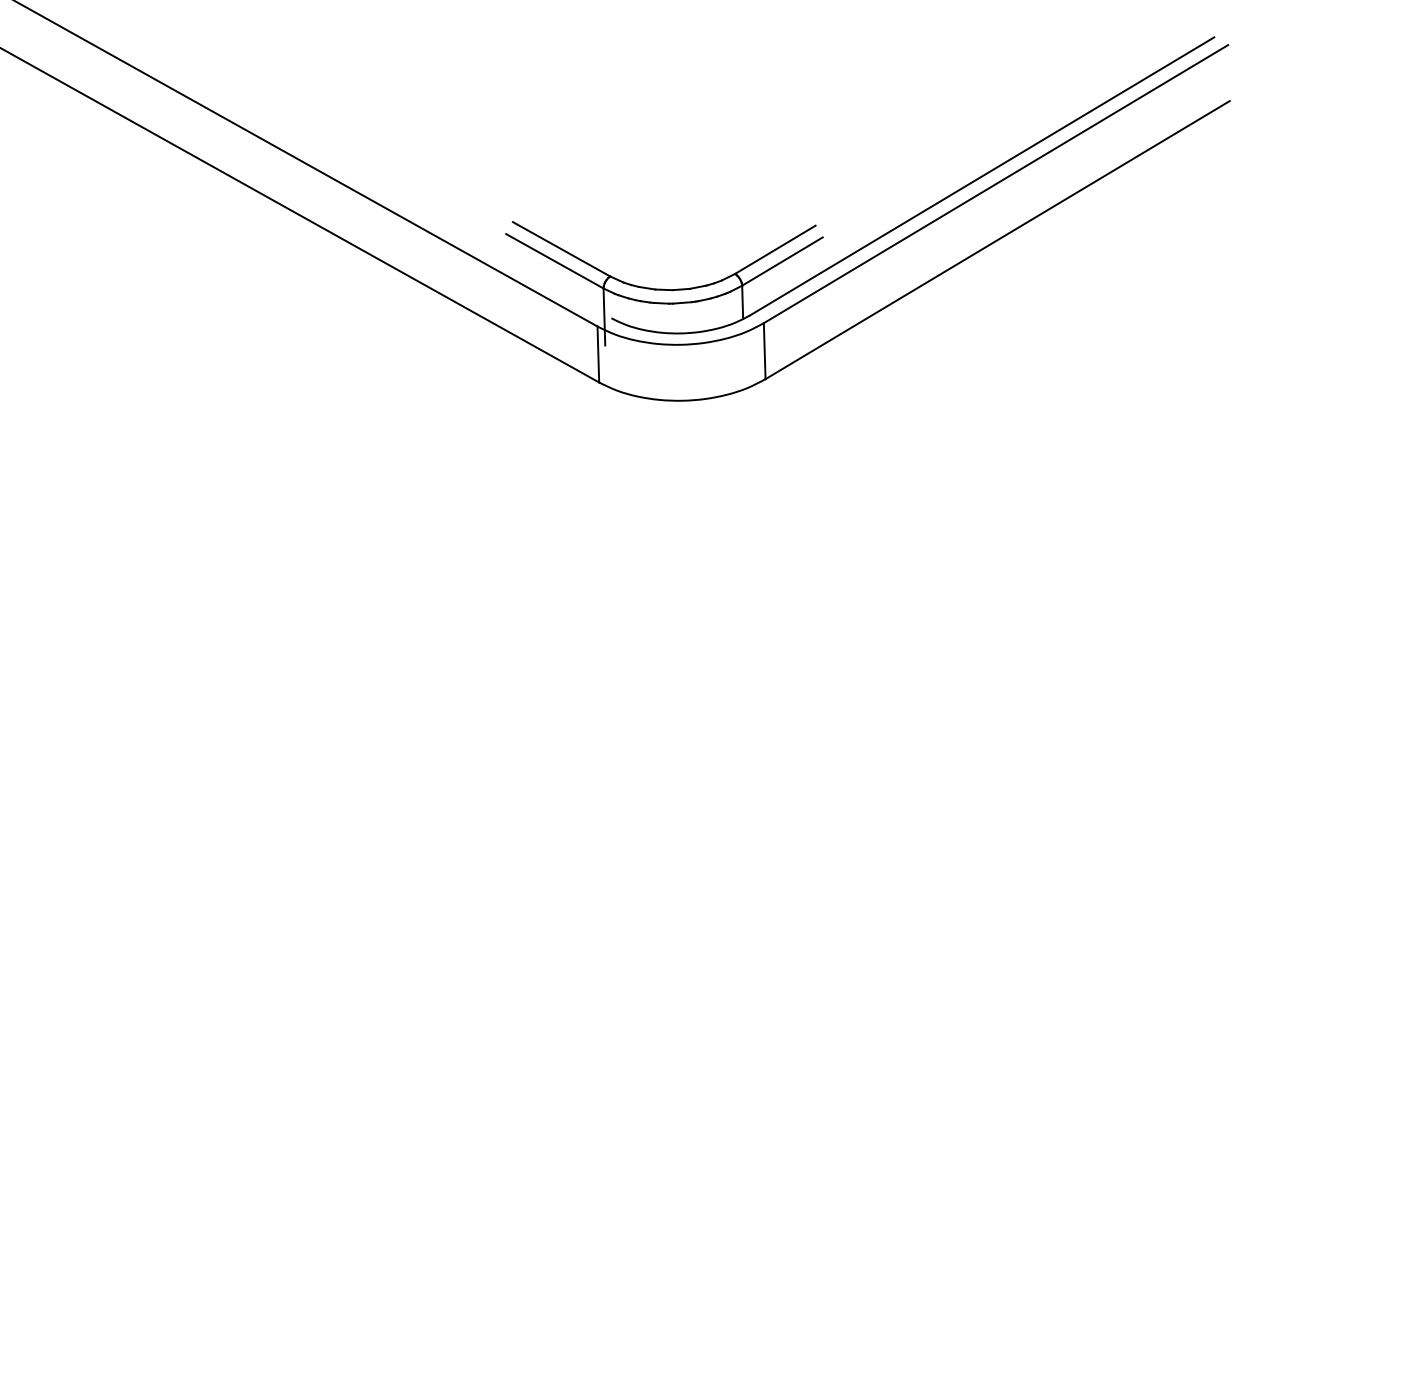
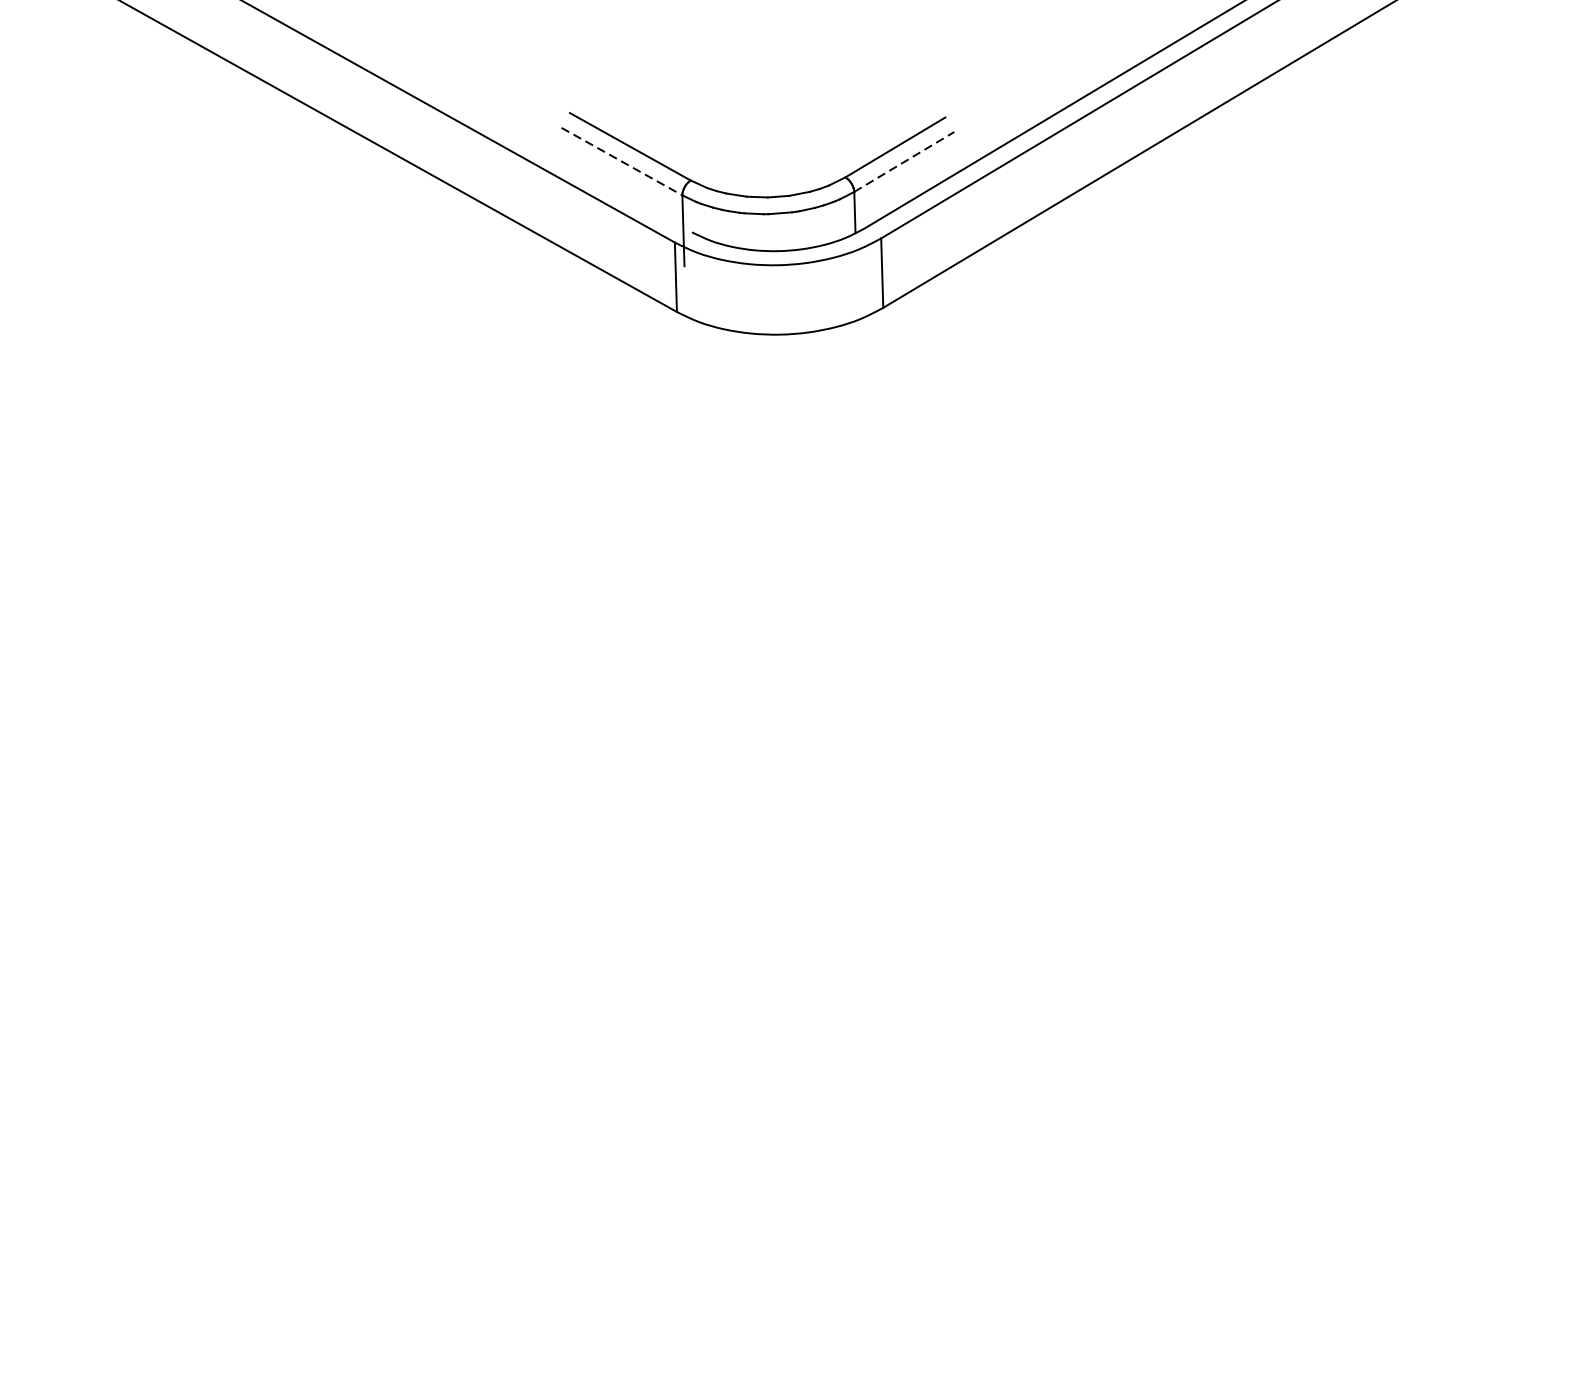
line: (554, 261) -> (621, 161), solid -> dashed
line: (782, 261) -> (904, 161), solid -> dashed

